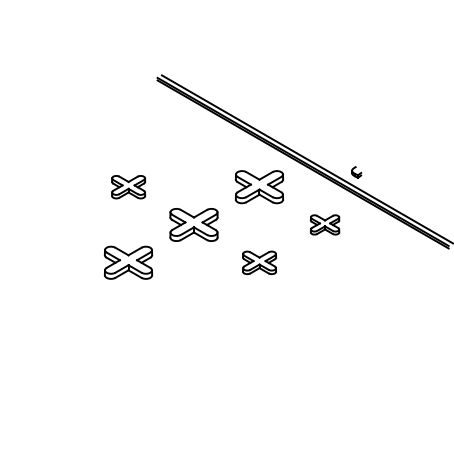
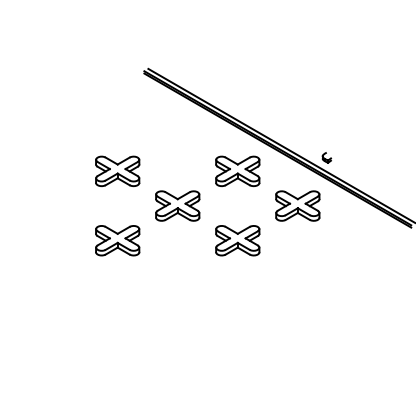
part: (128, 187) -> (117, 171), size x1.43
part: (324, 224) -> (297, 205), size x1.67
part: (259, 262) -> (237, 240), size x1.43

